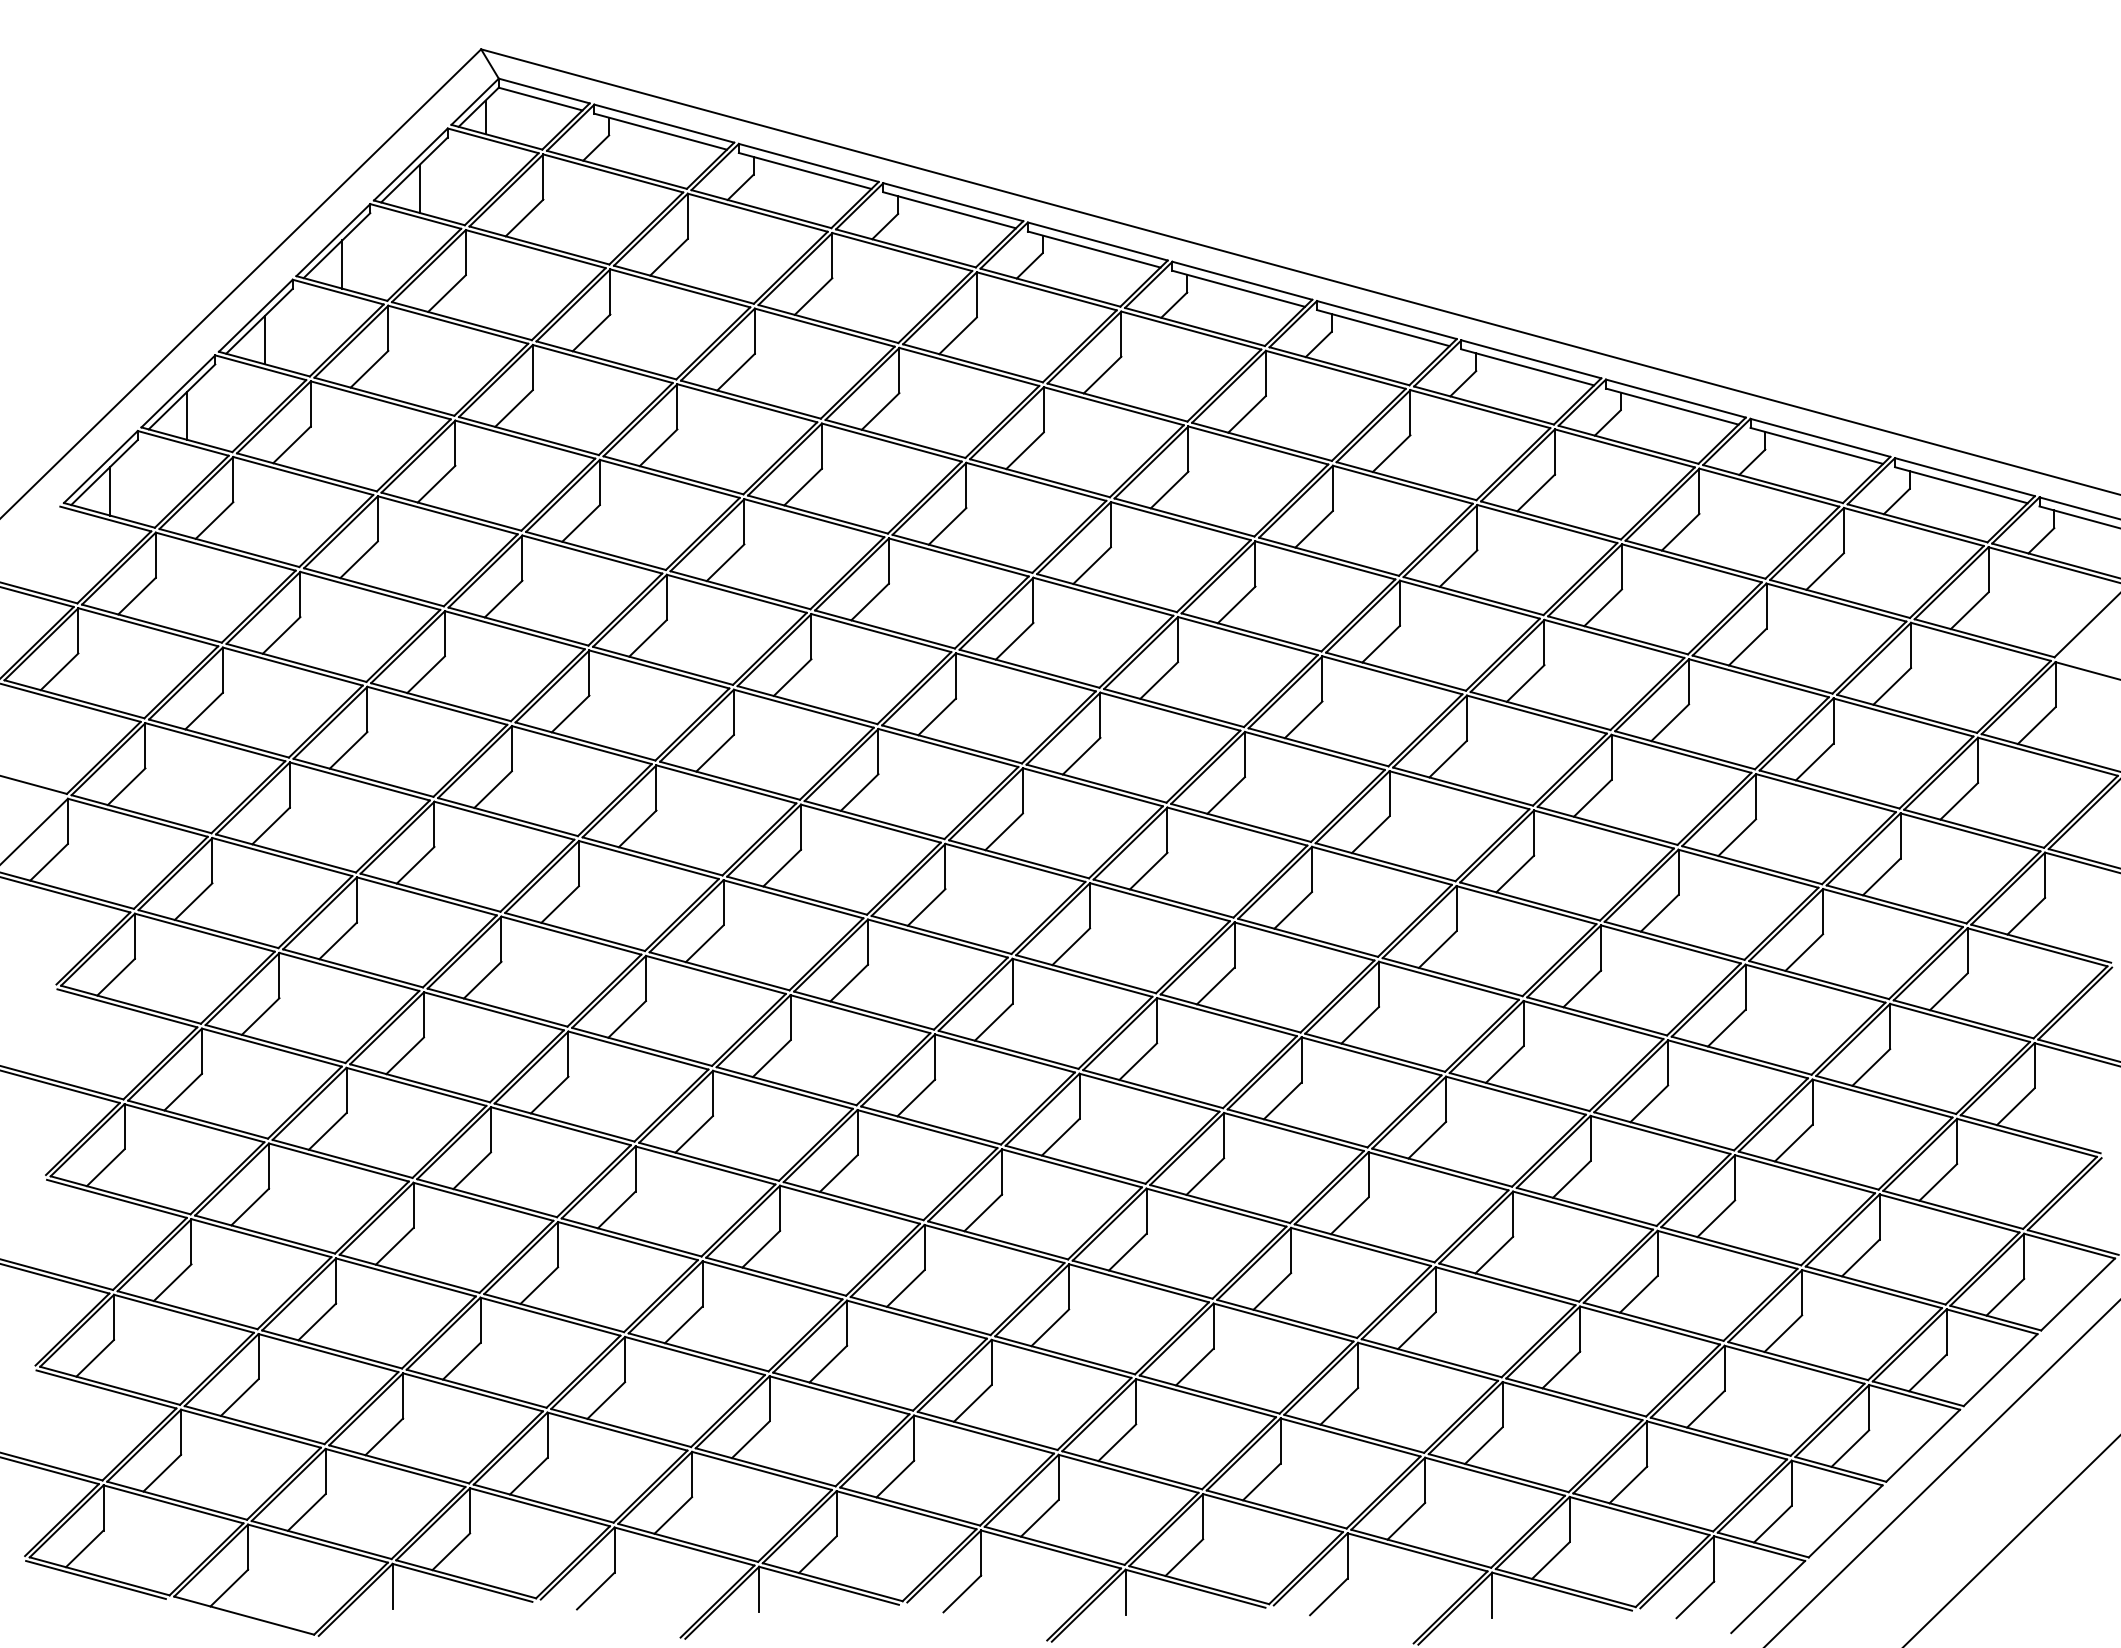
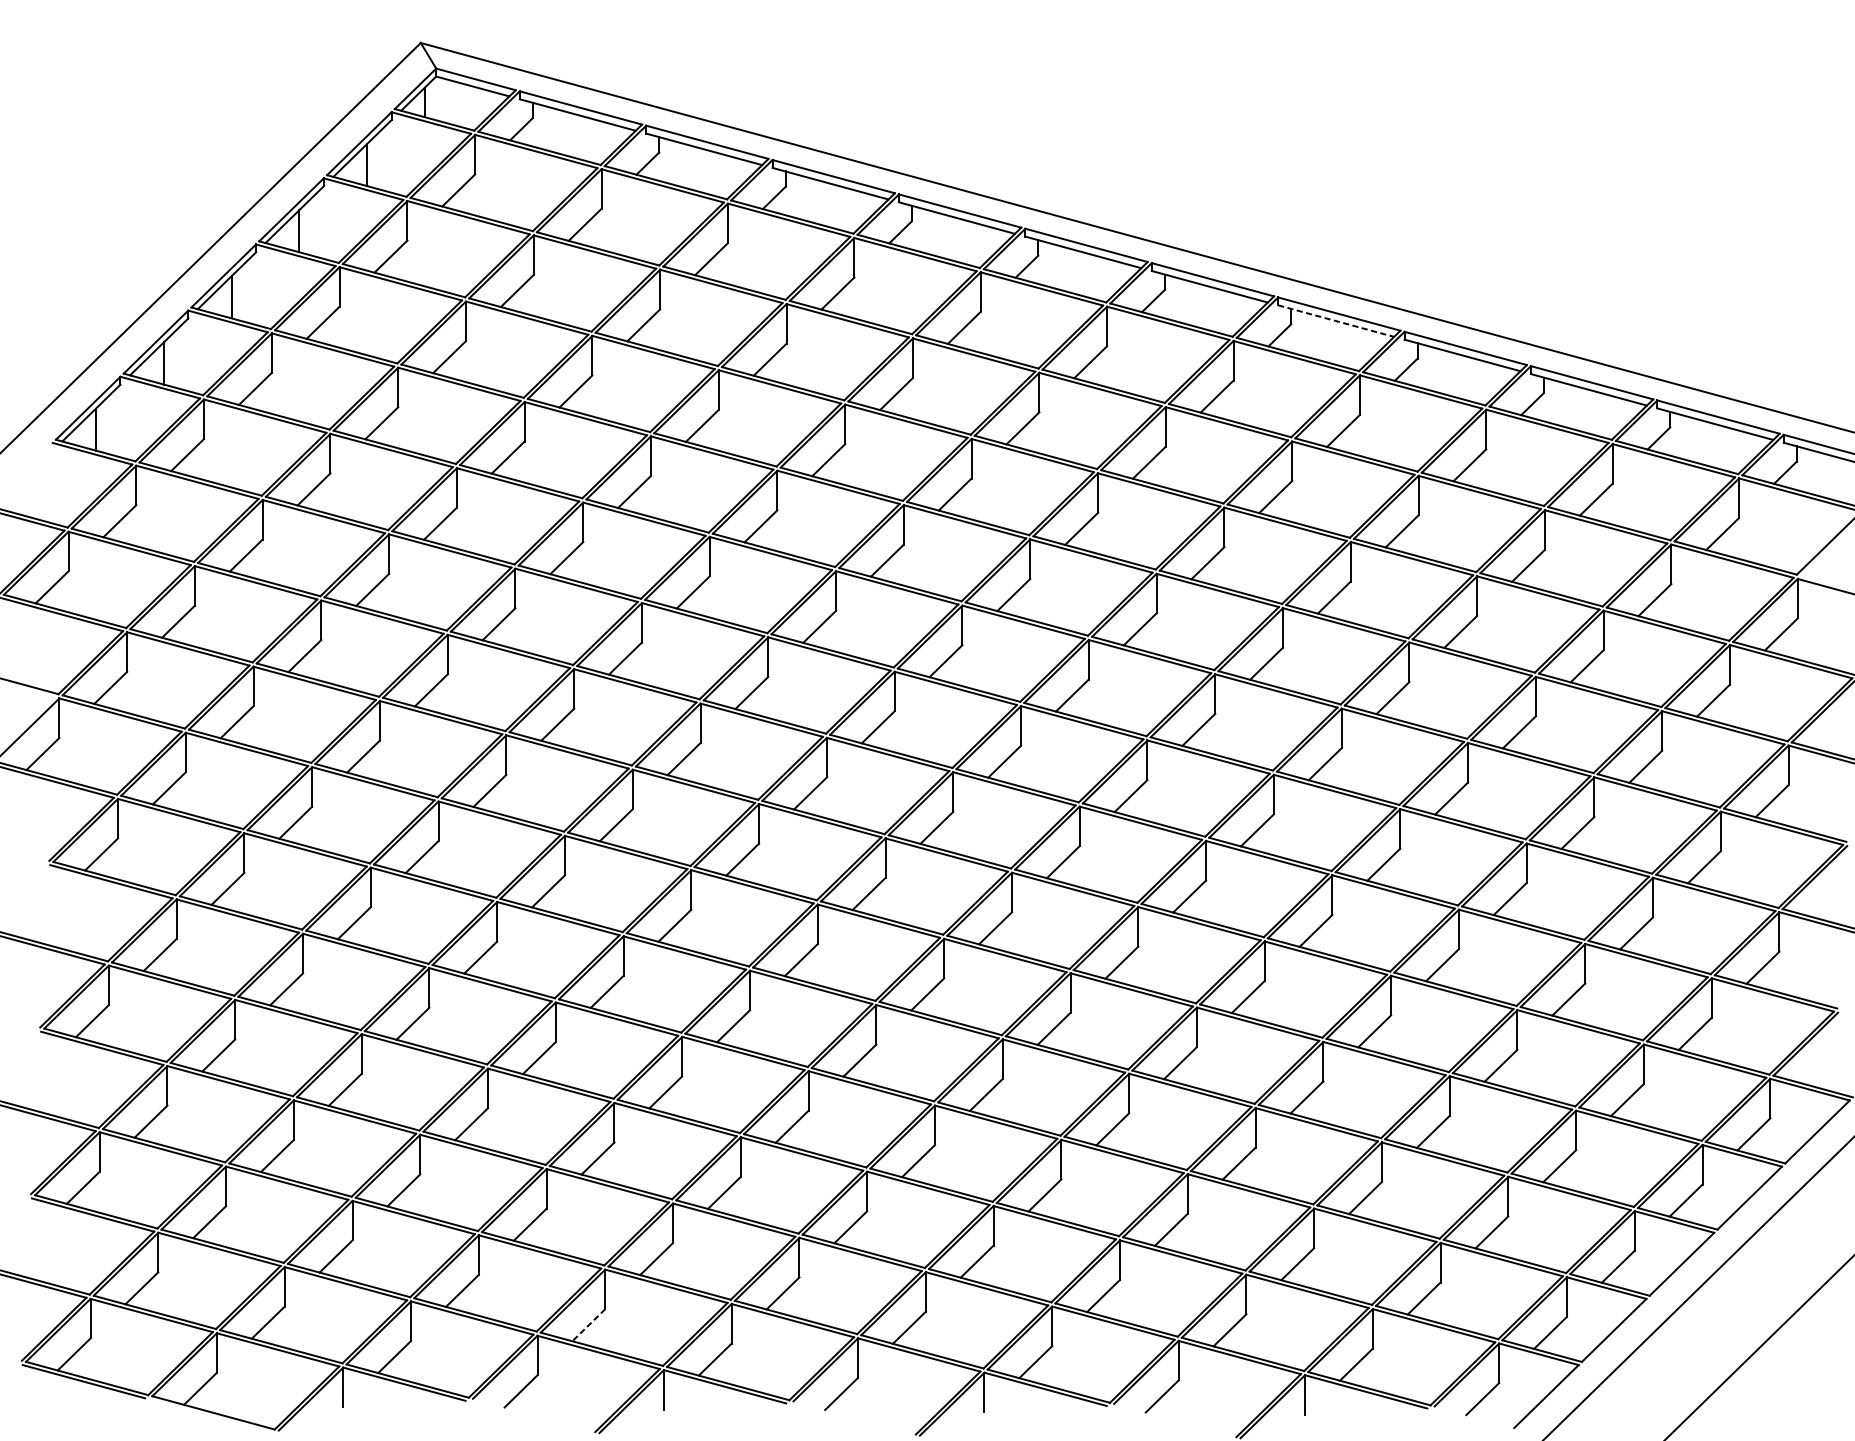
line: (1527, 367) -> (1335, 321), solid -> dashed
line: (672, 1515) -> (588, 1325), solid -> dashed

